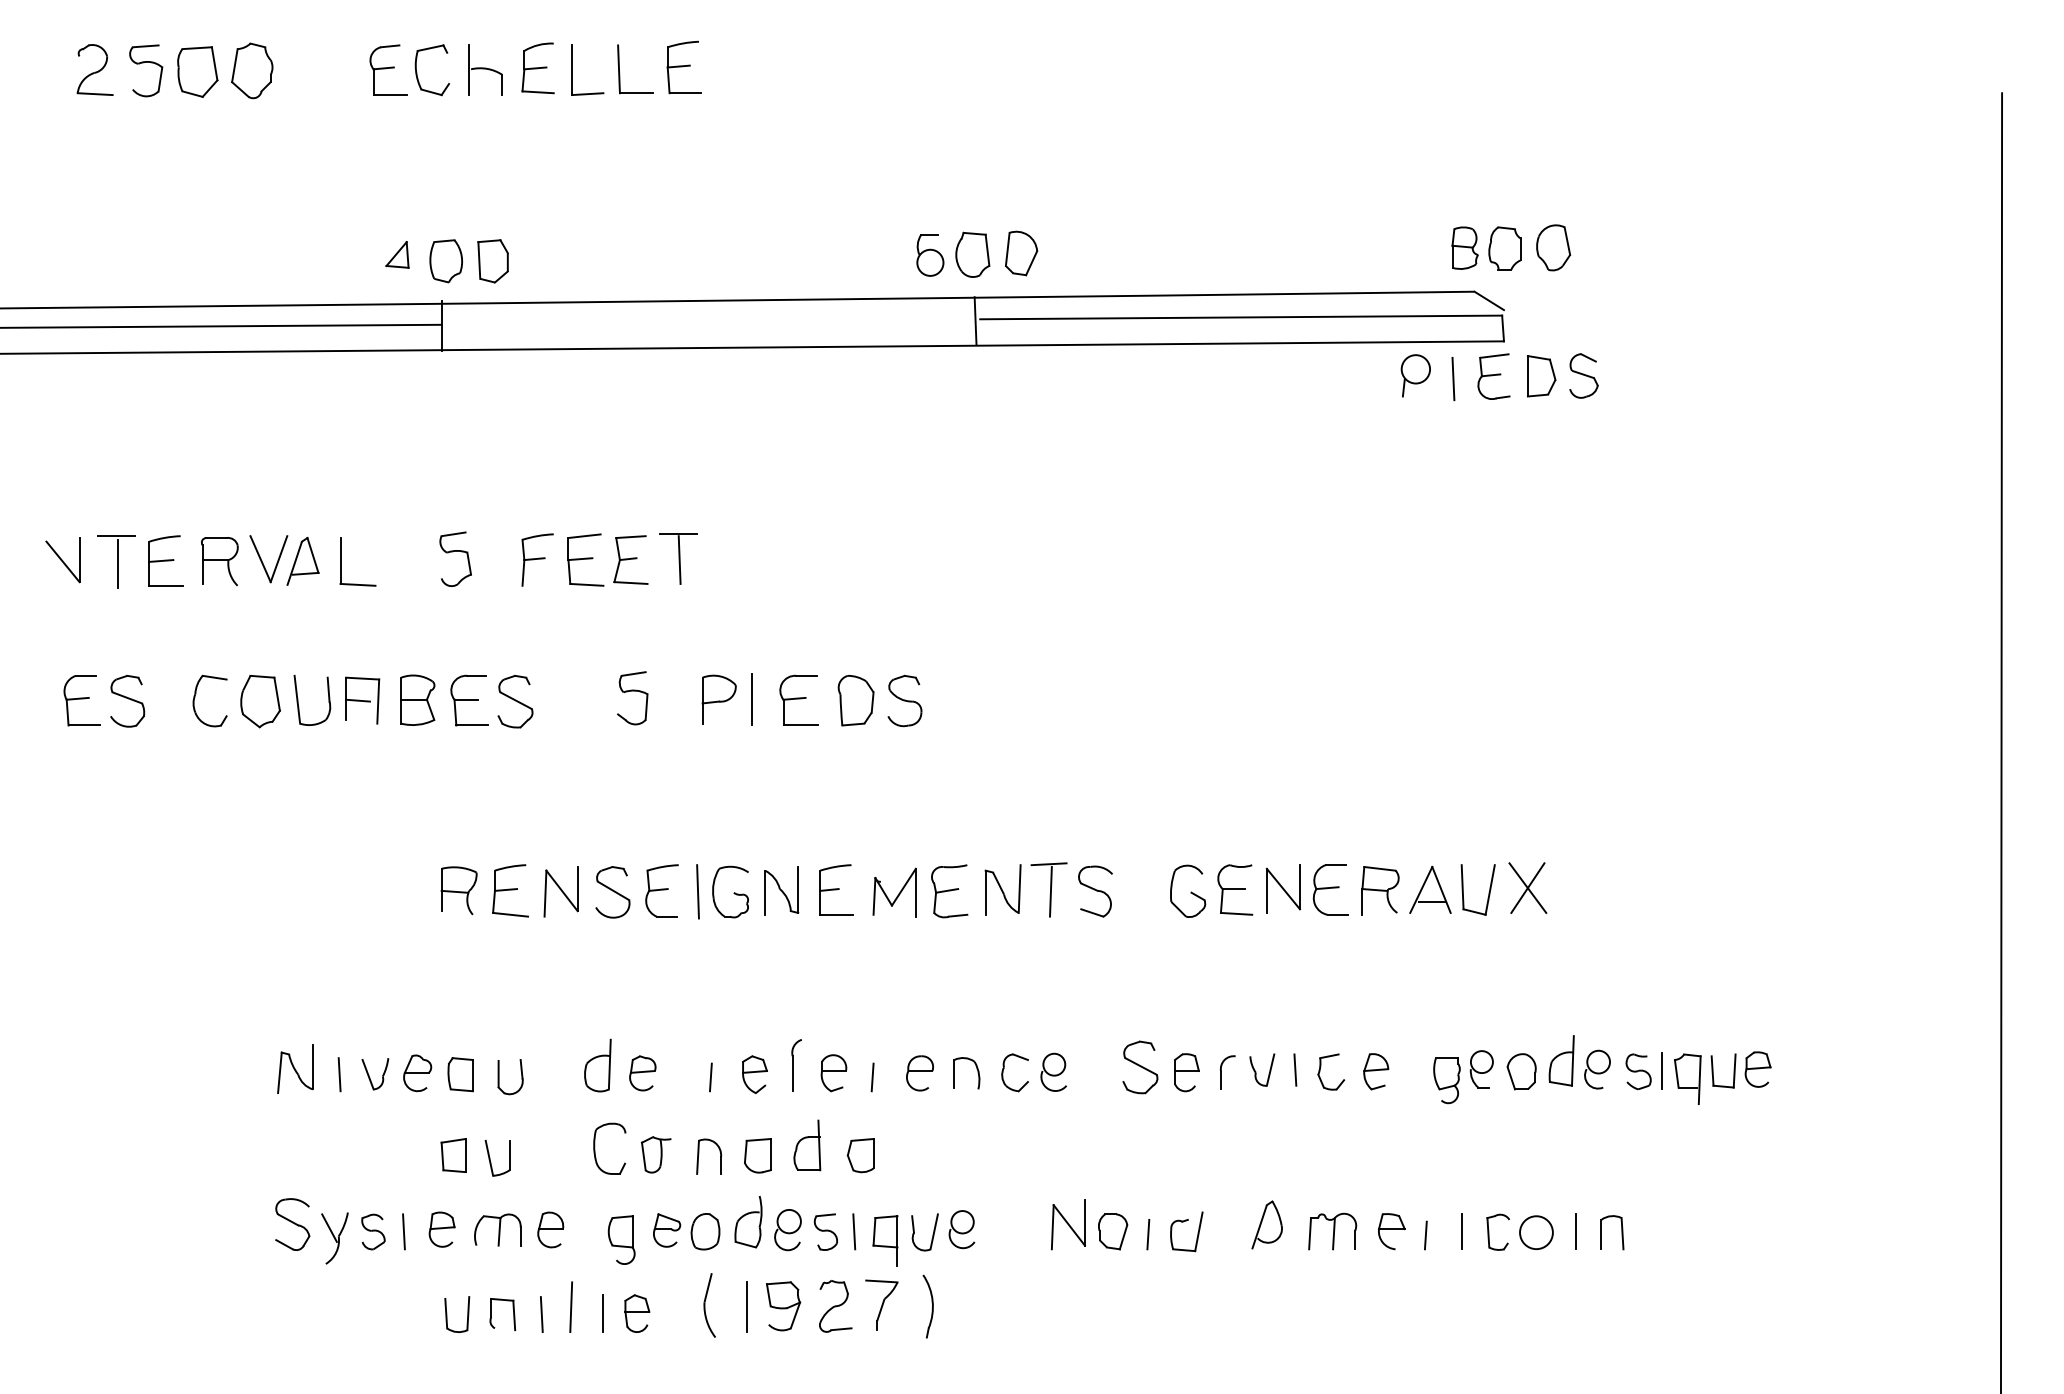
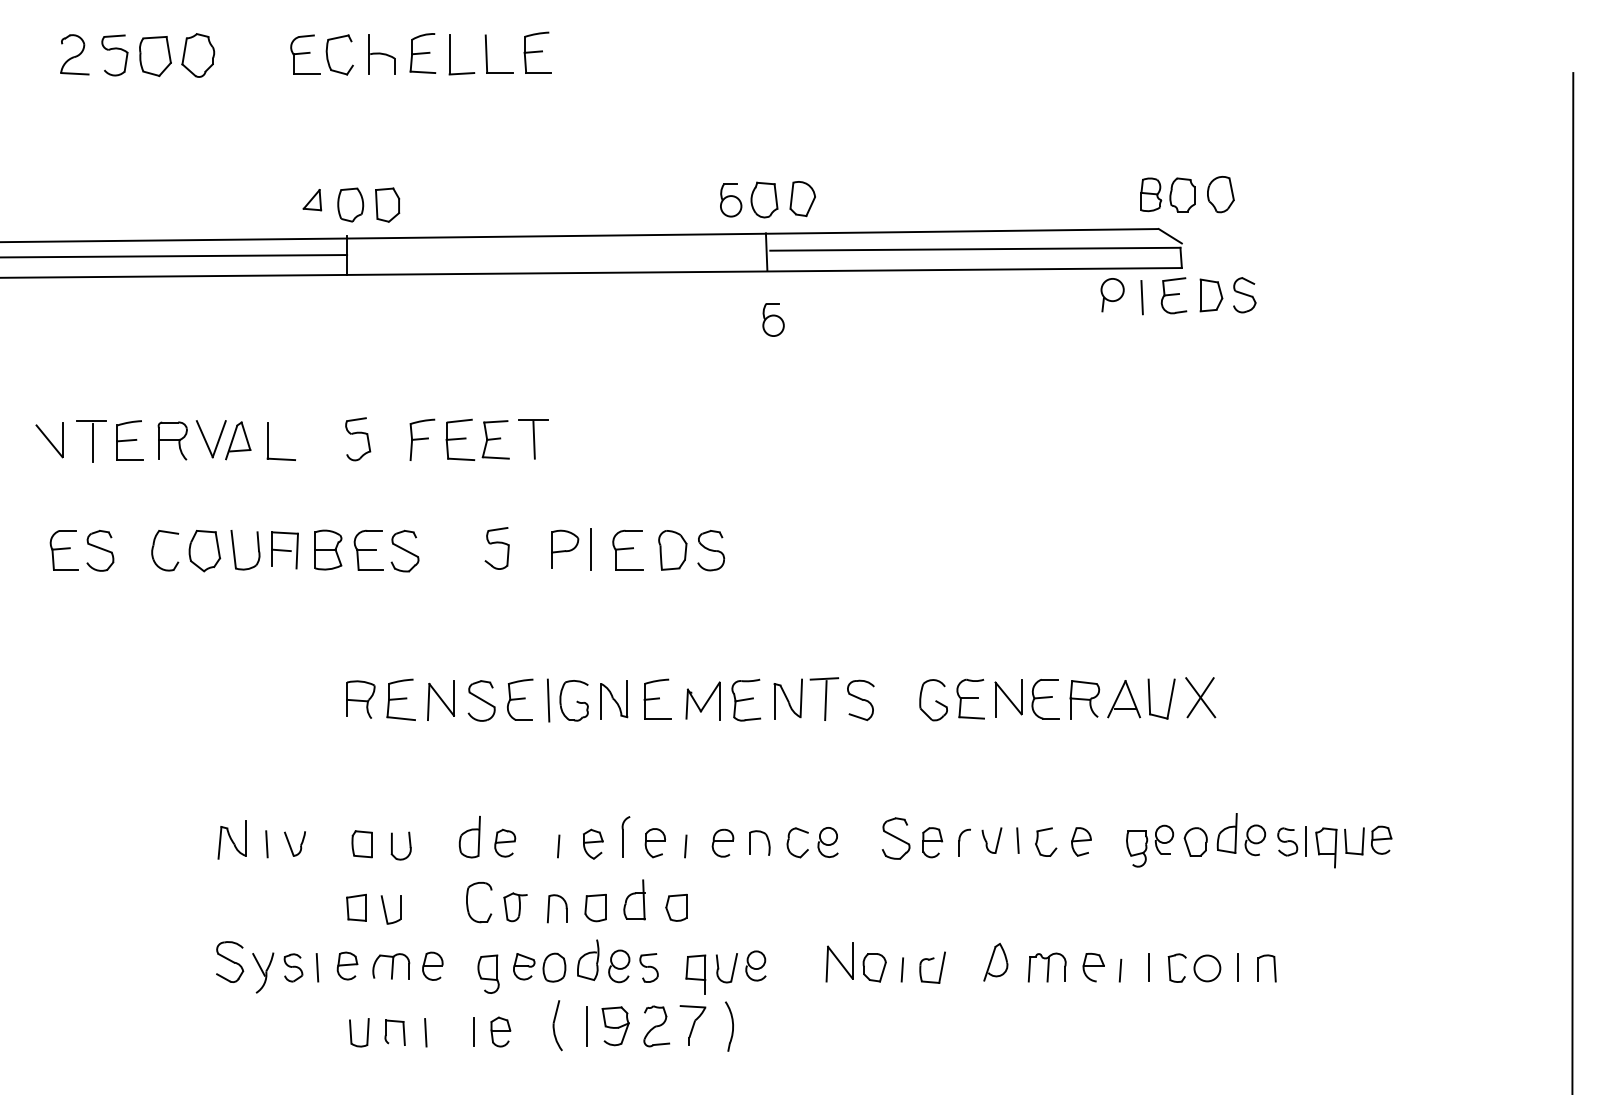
part: (984, 407) -> (773, 320), added
part: (417, 1073) -> (328, 843), removed
line: (854, 1231) -> (671, 967), removed
line: (571, 1307) -> (449, 1027), removed

